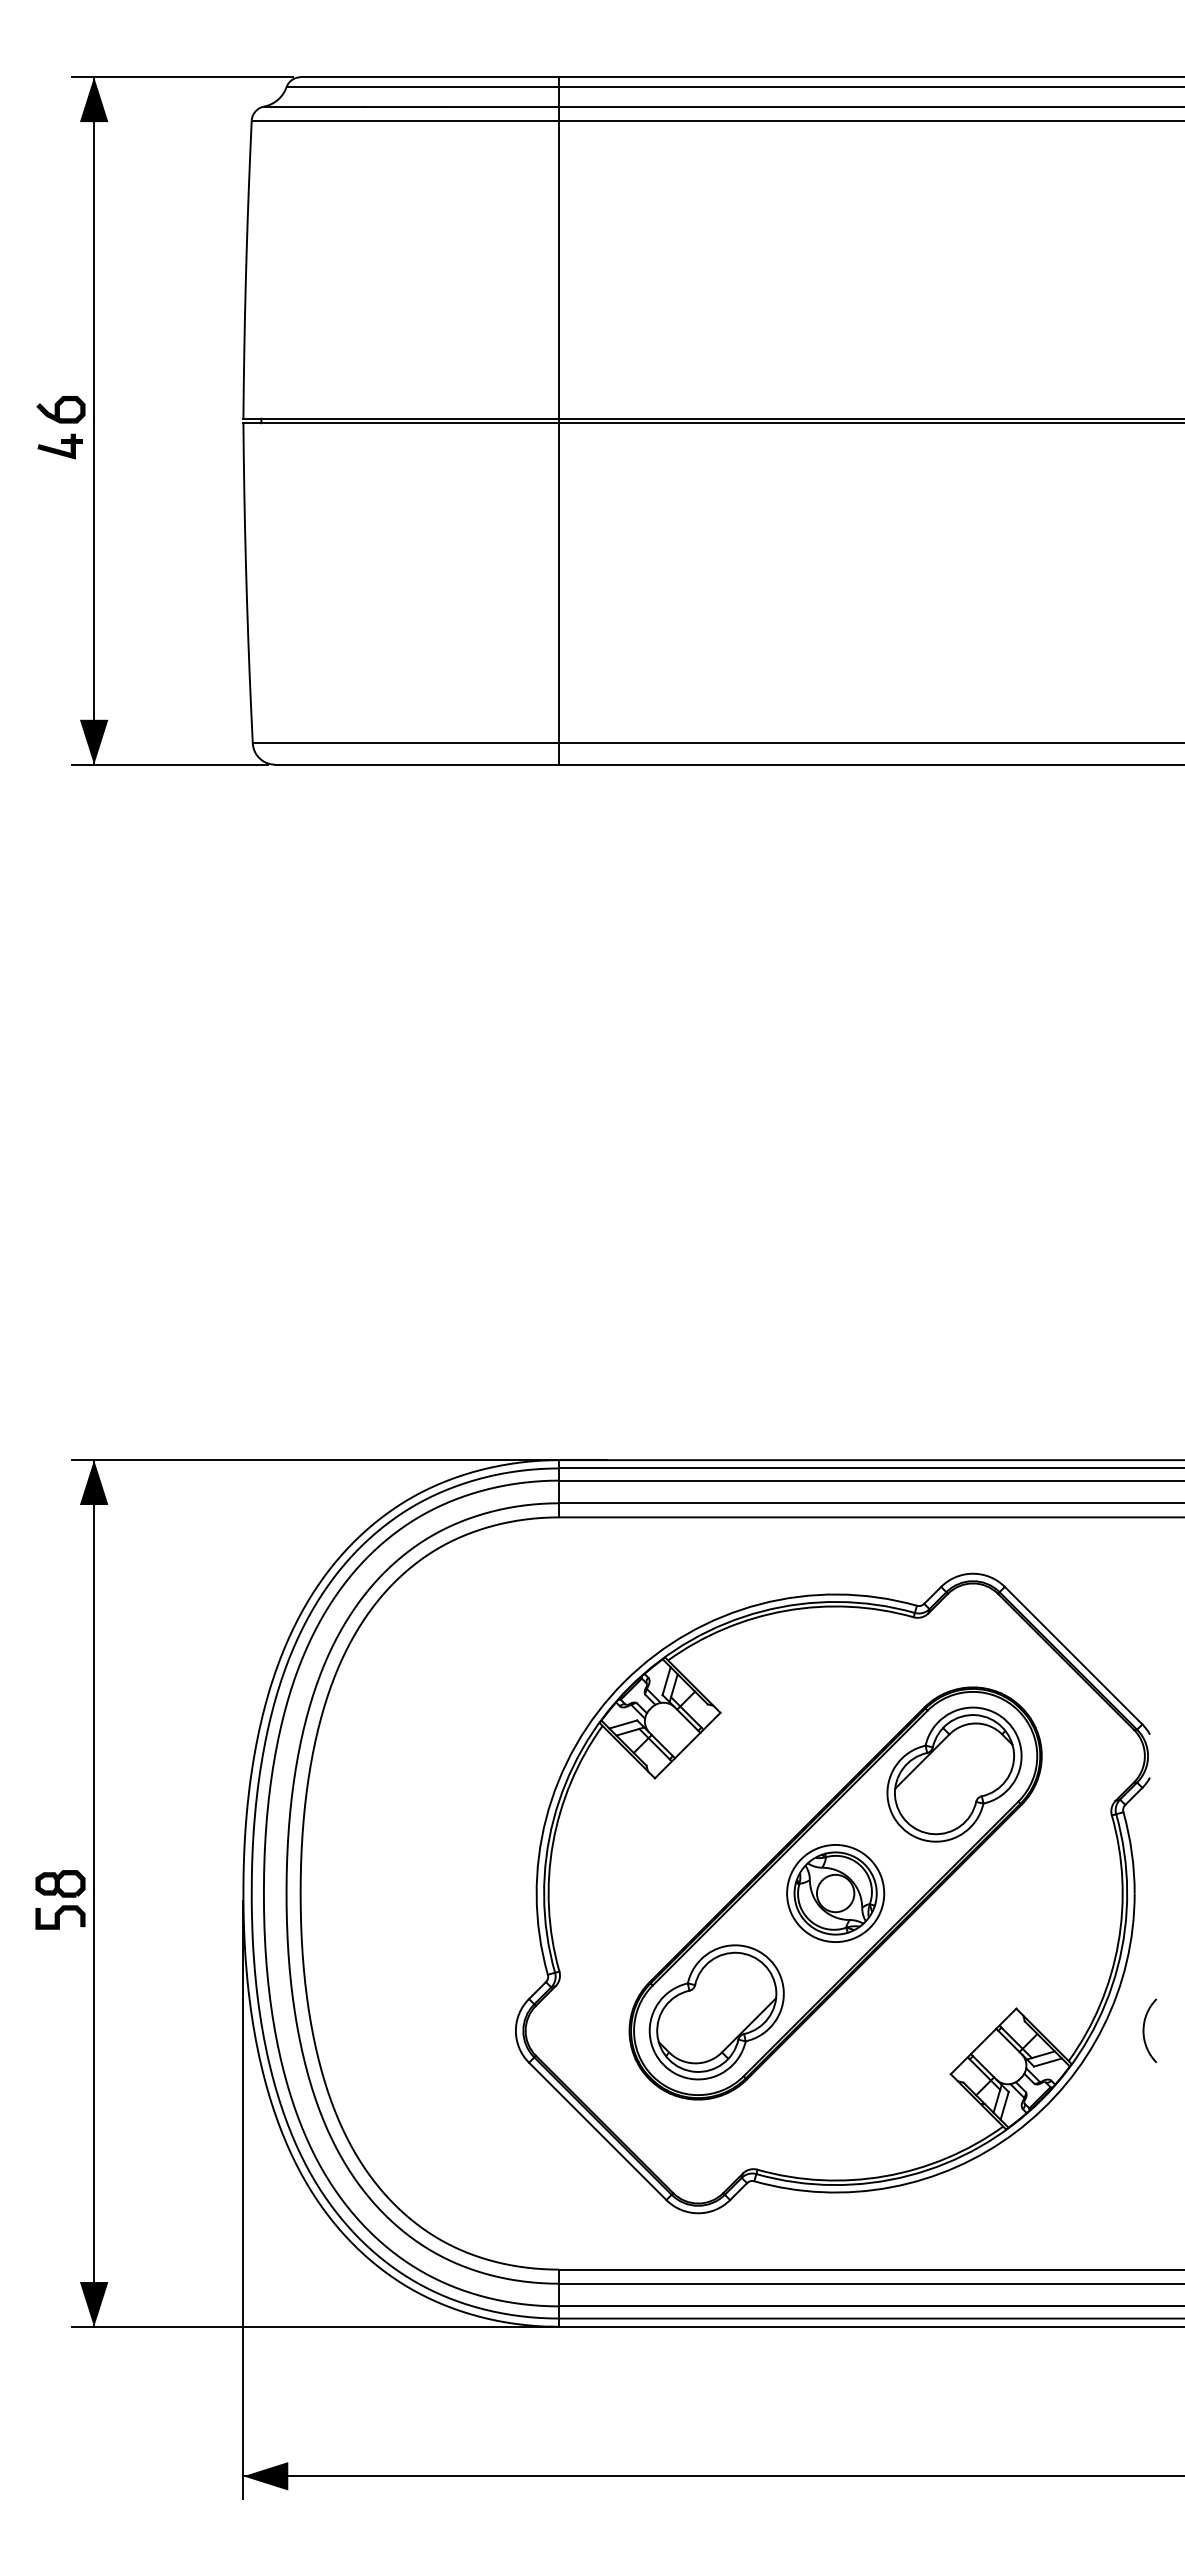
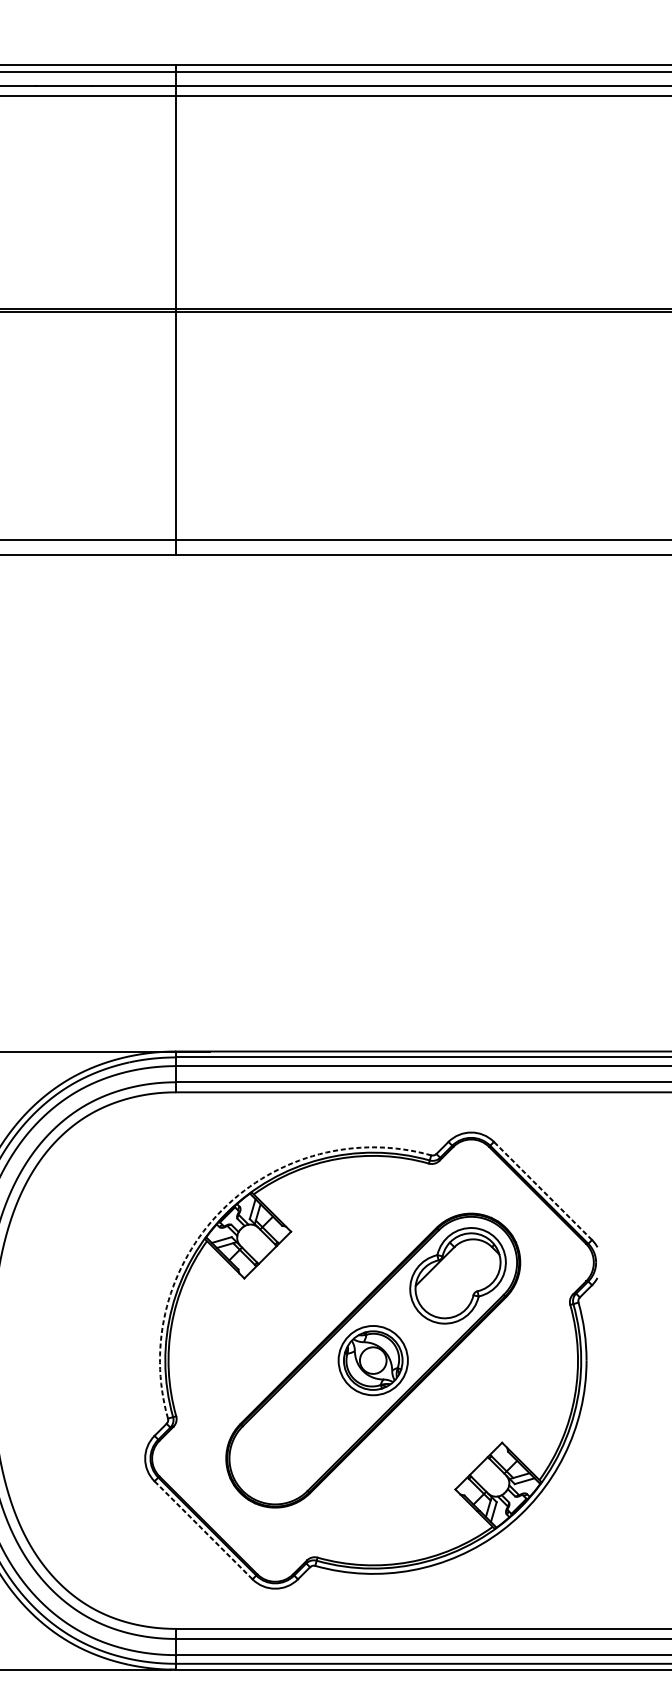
line: (1073, 1655) -> (542, 1190), solid -> dashed
arc: (624, 1682) -> (222, 1210), solid -> dashed
part: (716, 2012) -> (288, 1445), removed
arc: (1144, 2030) -> (593, 1458), removed
line: (598, 2131) -> (204, 1530), solid -> dashed

